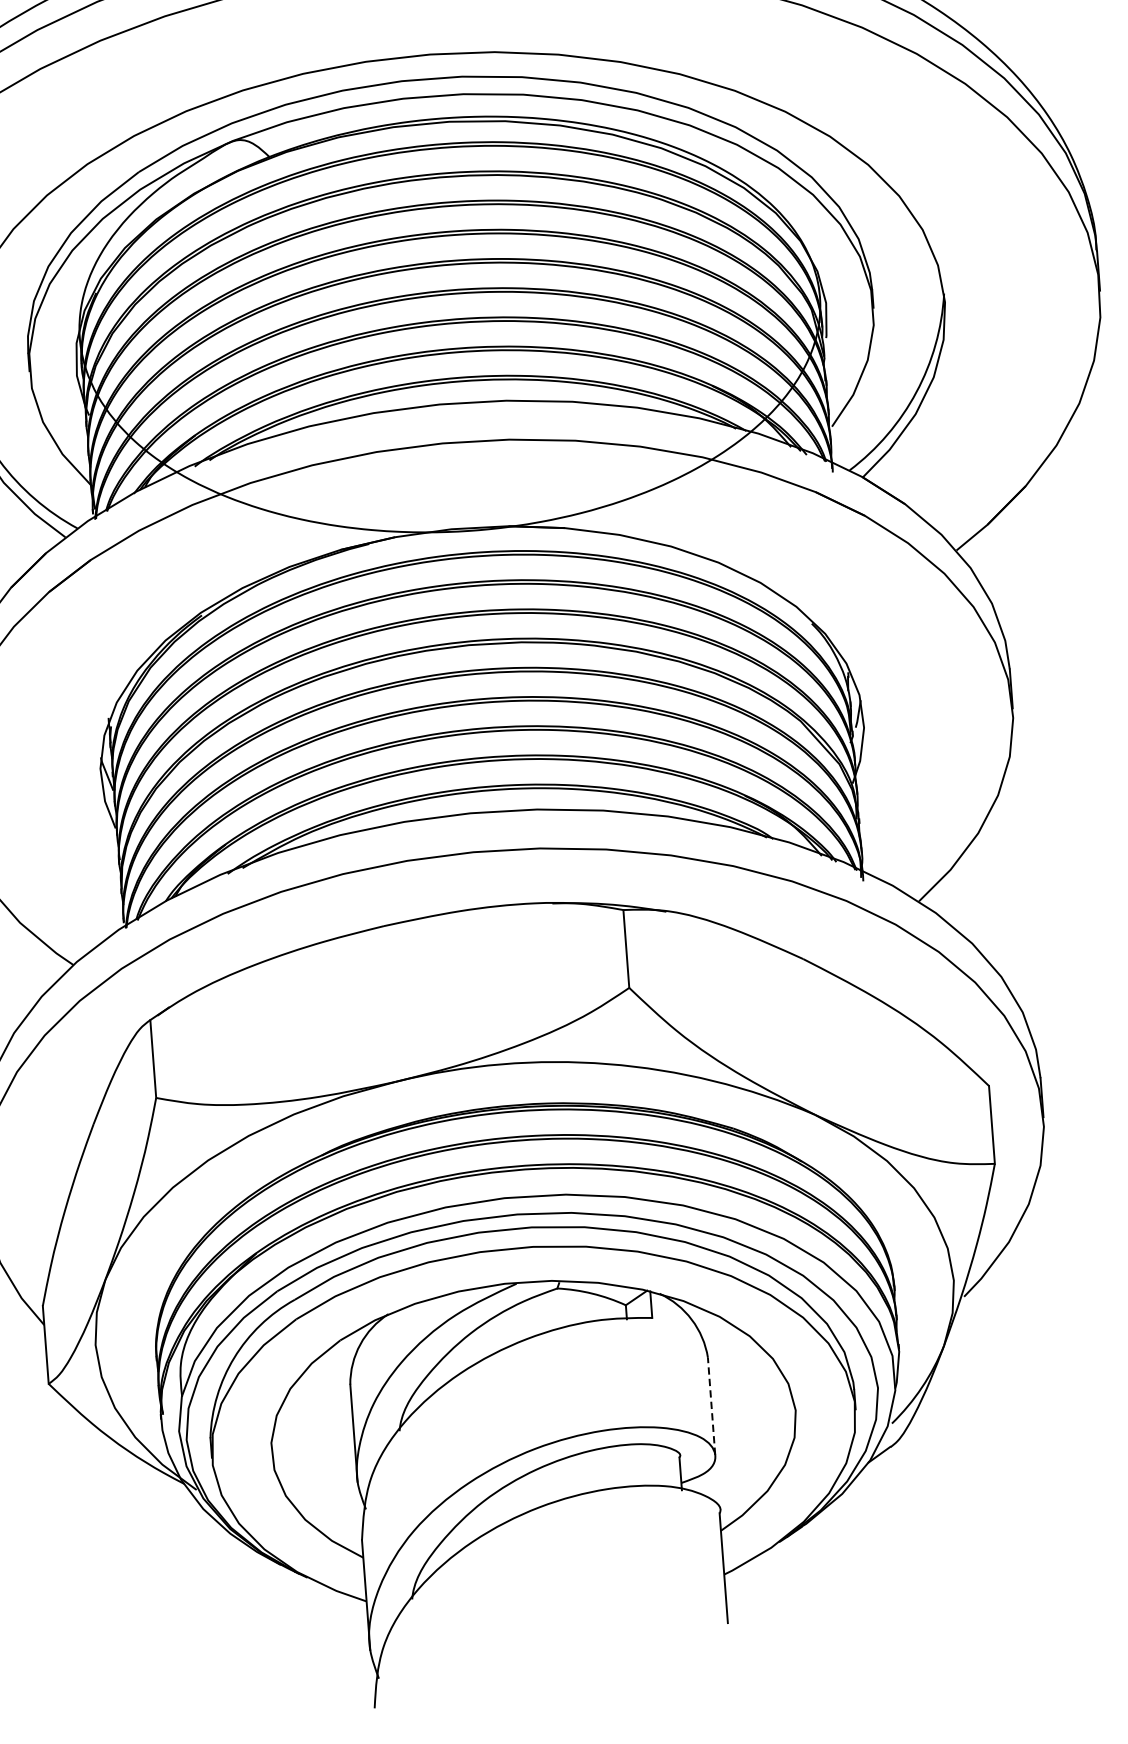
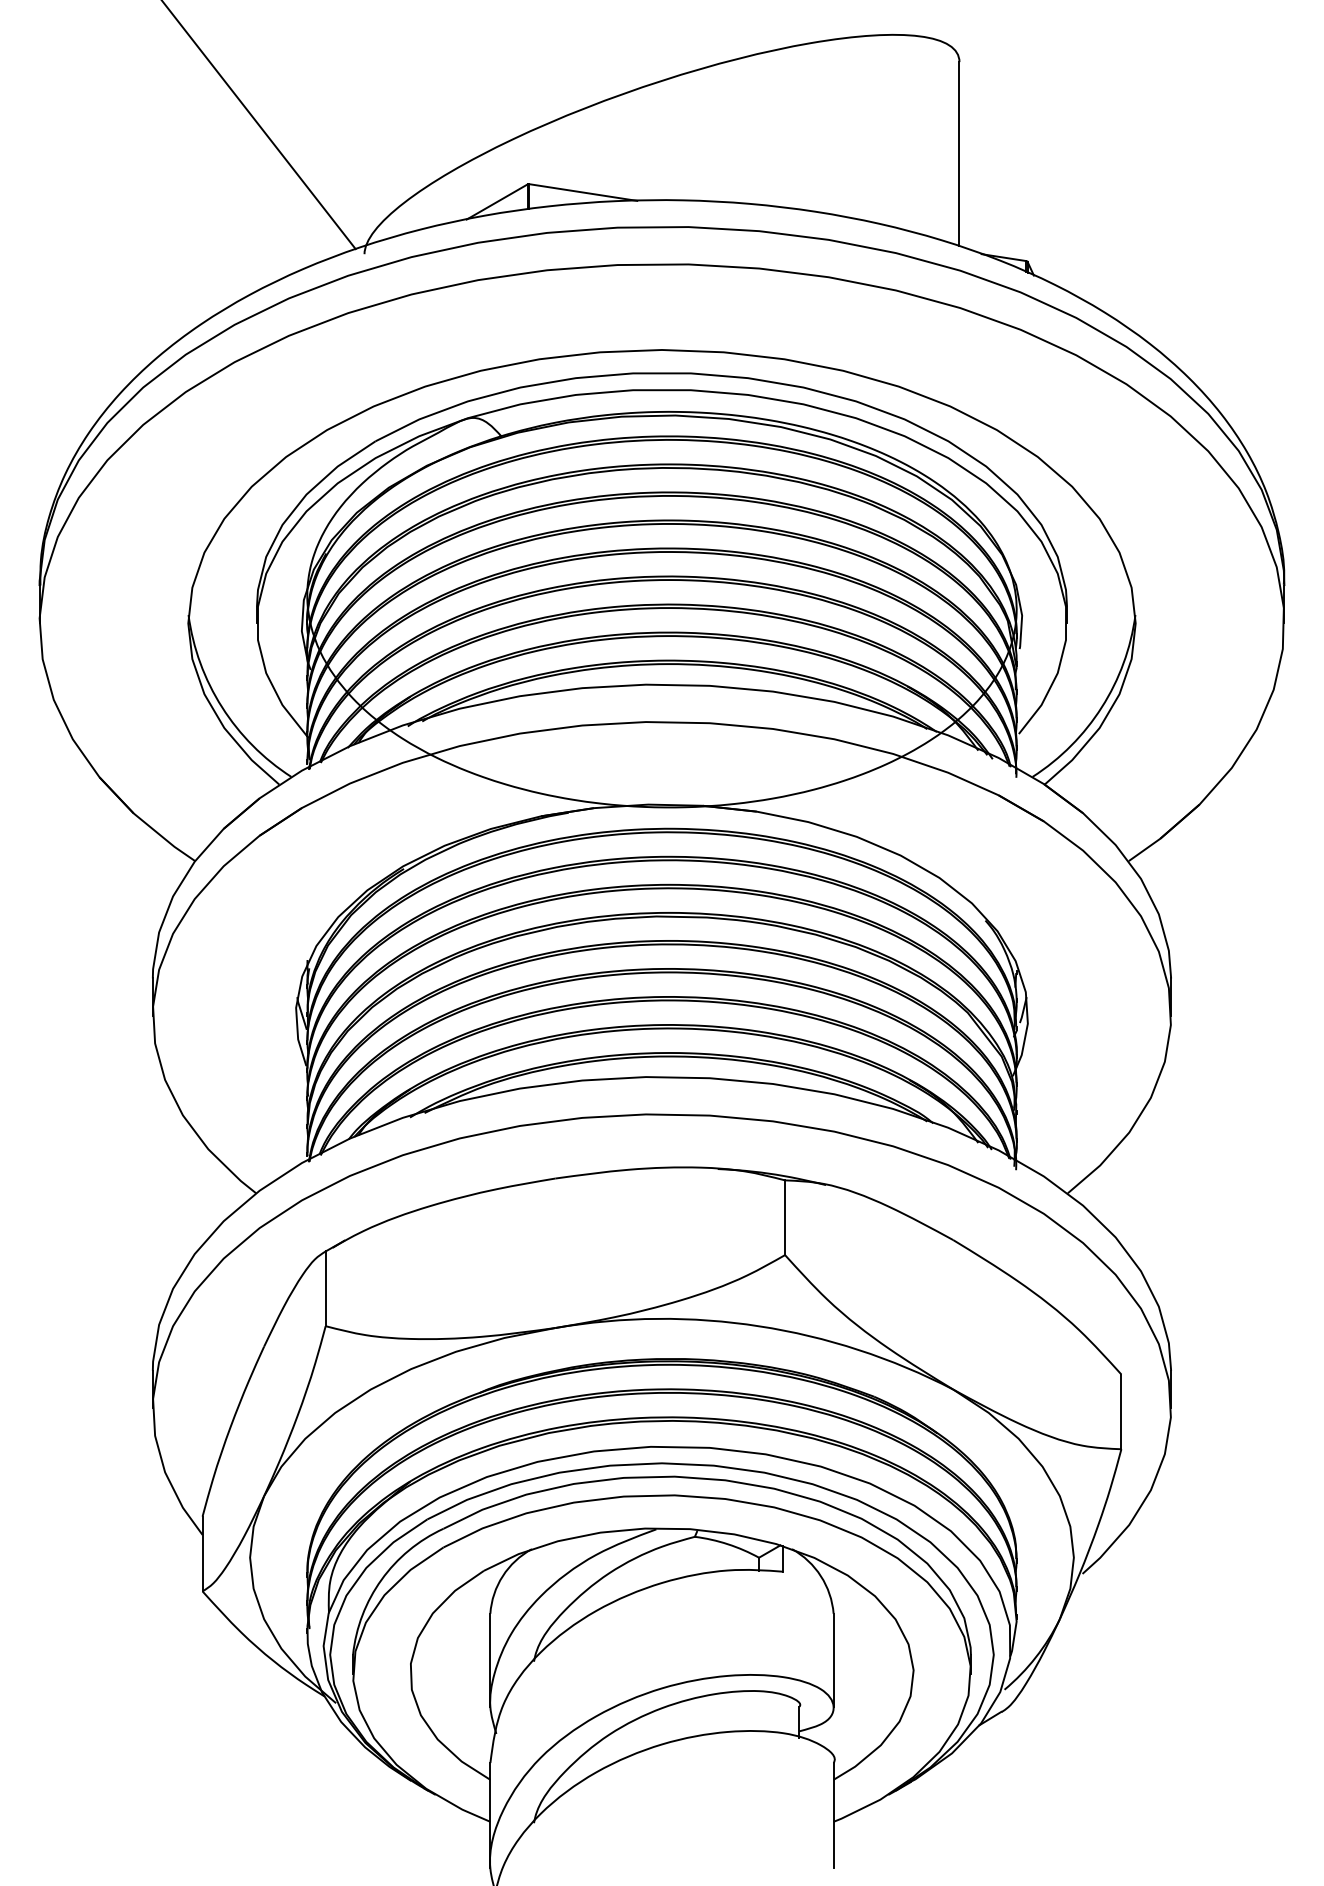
line: (711, 1406) -> (833, 1660), dashed -> solid

